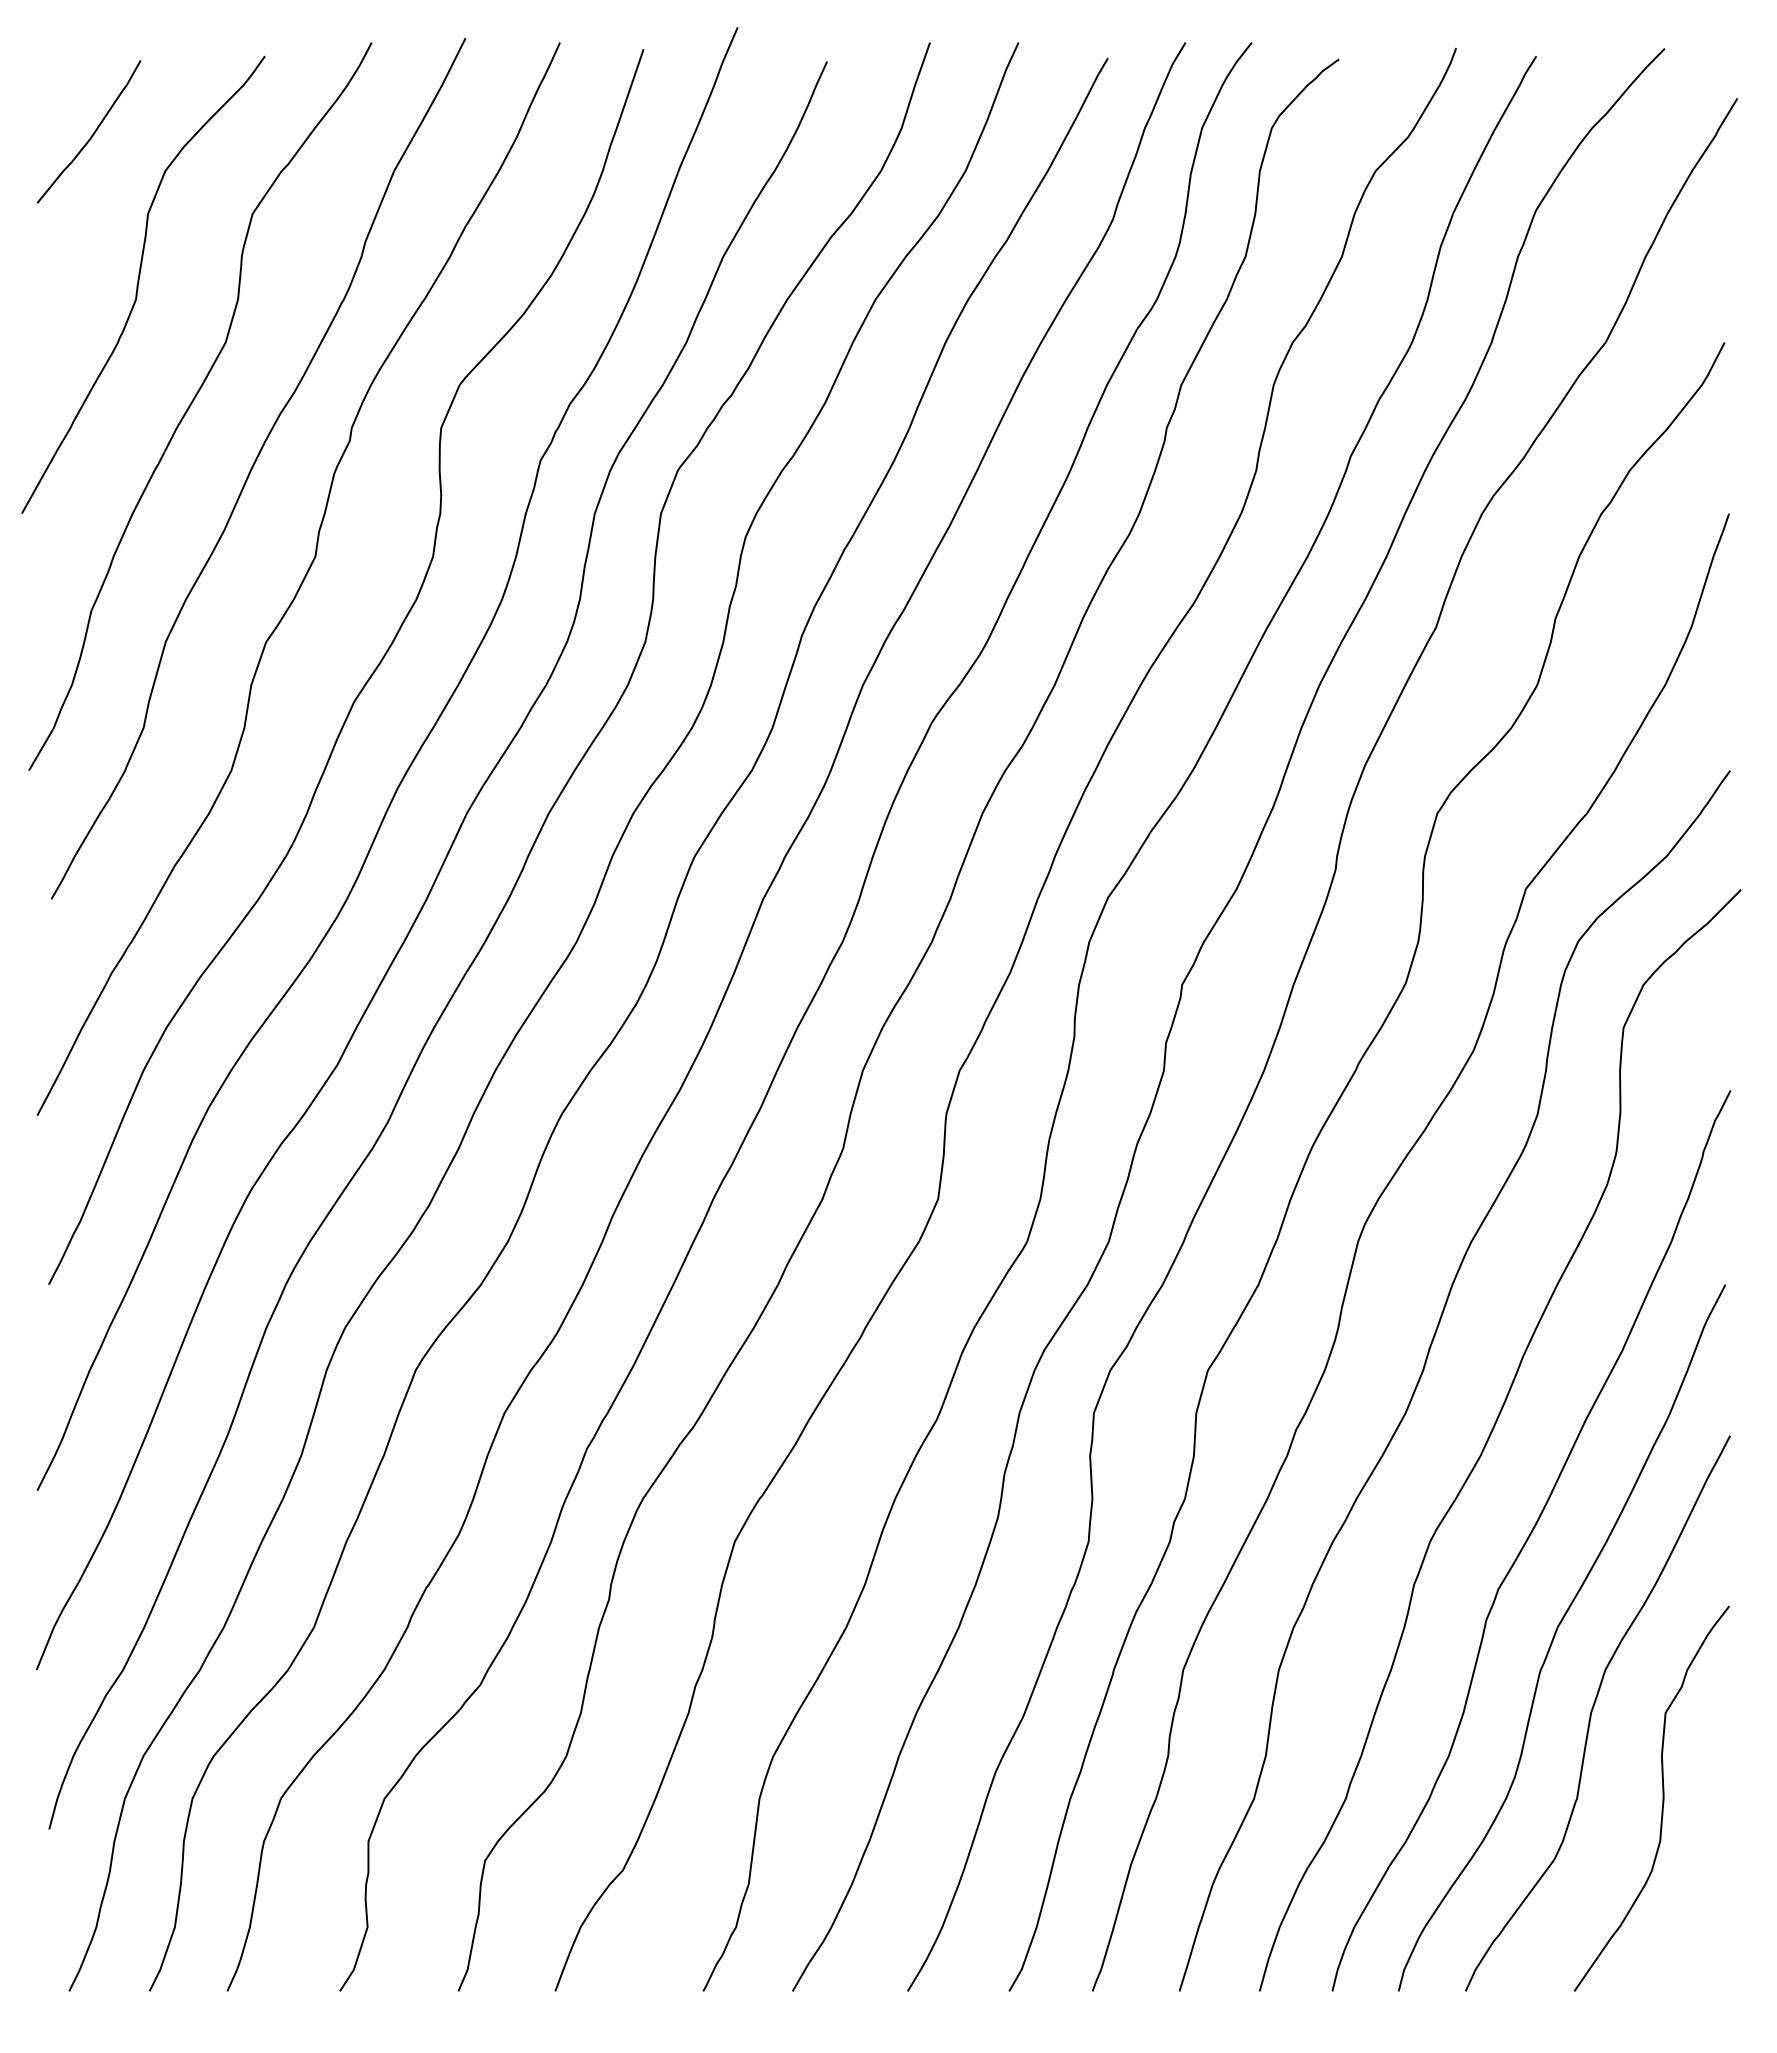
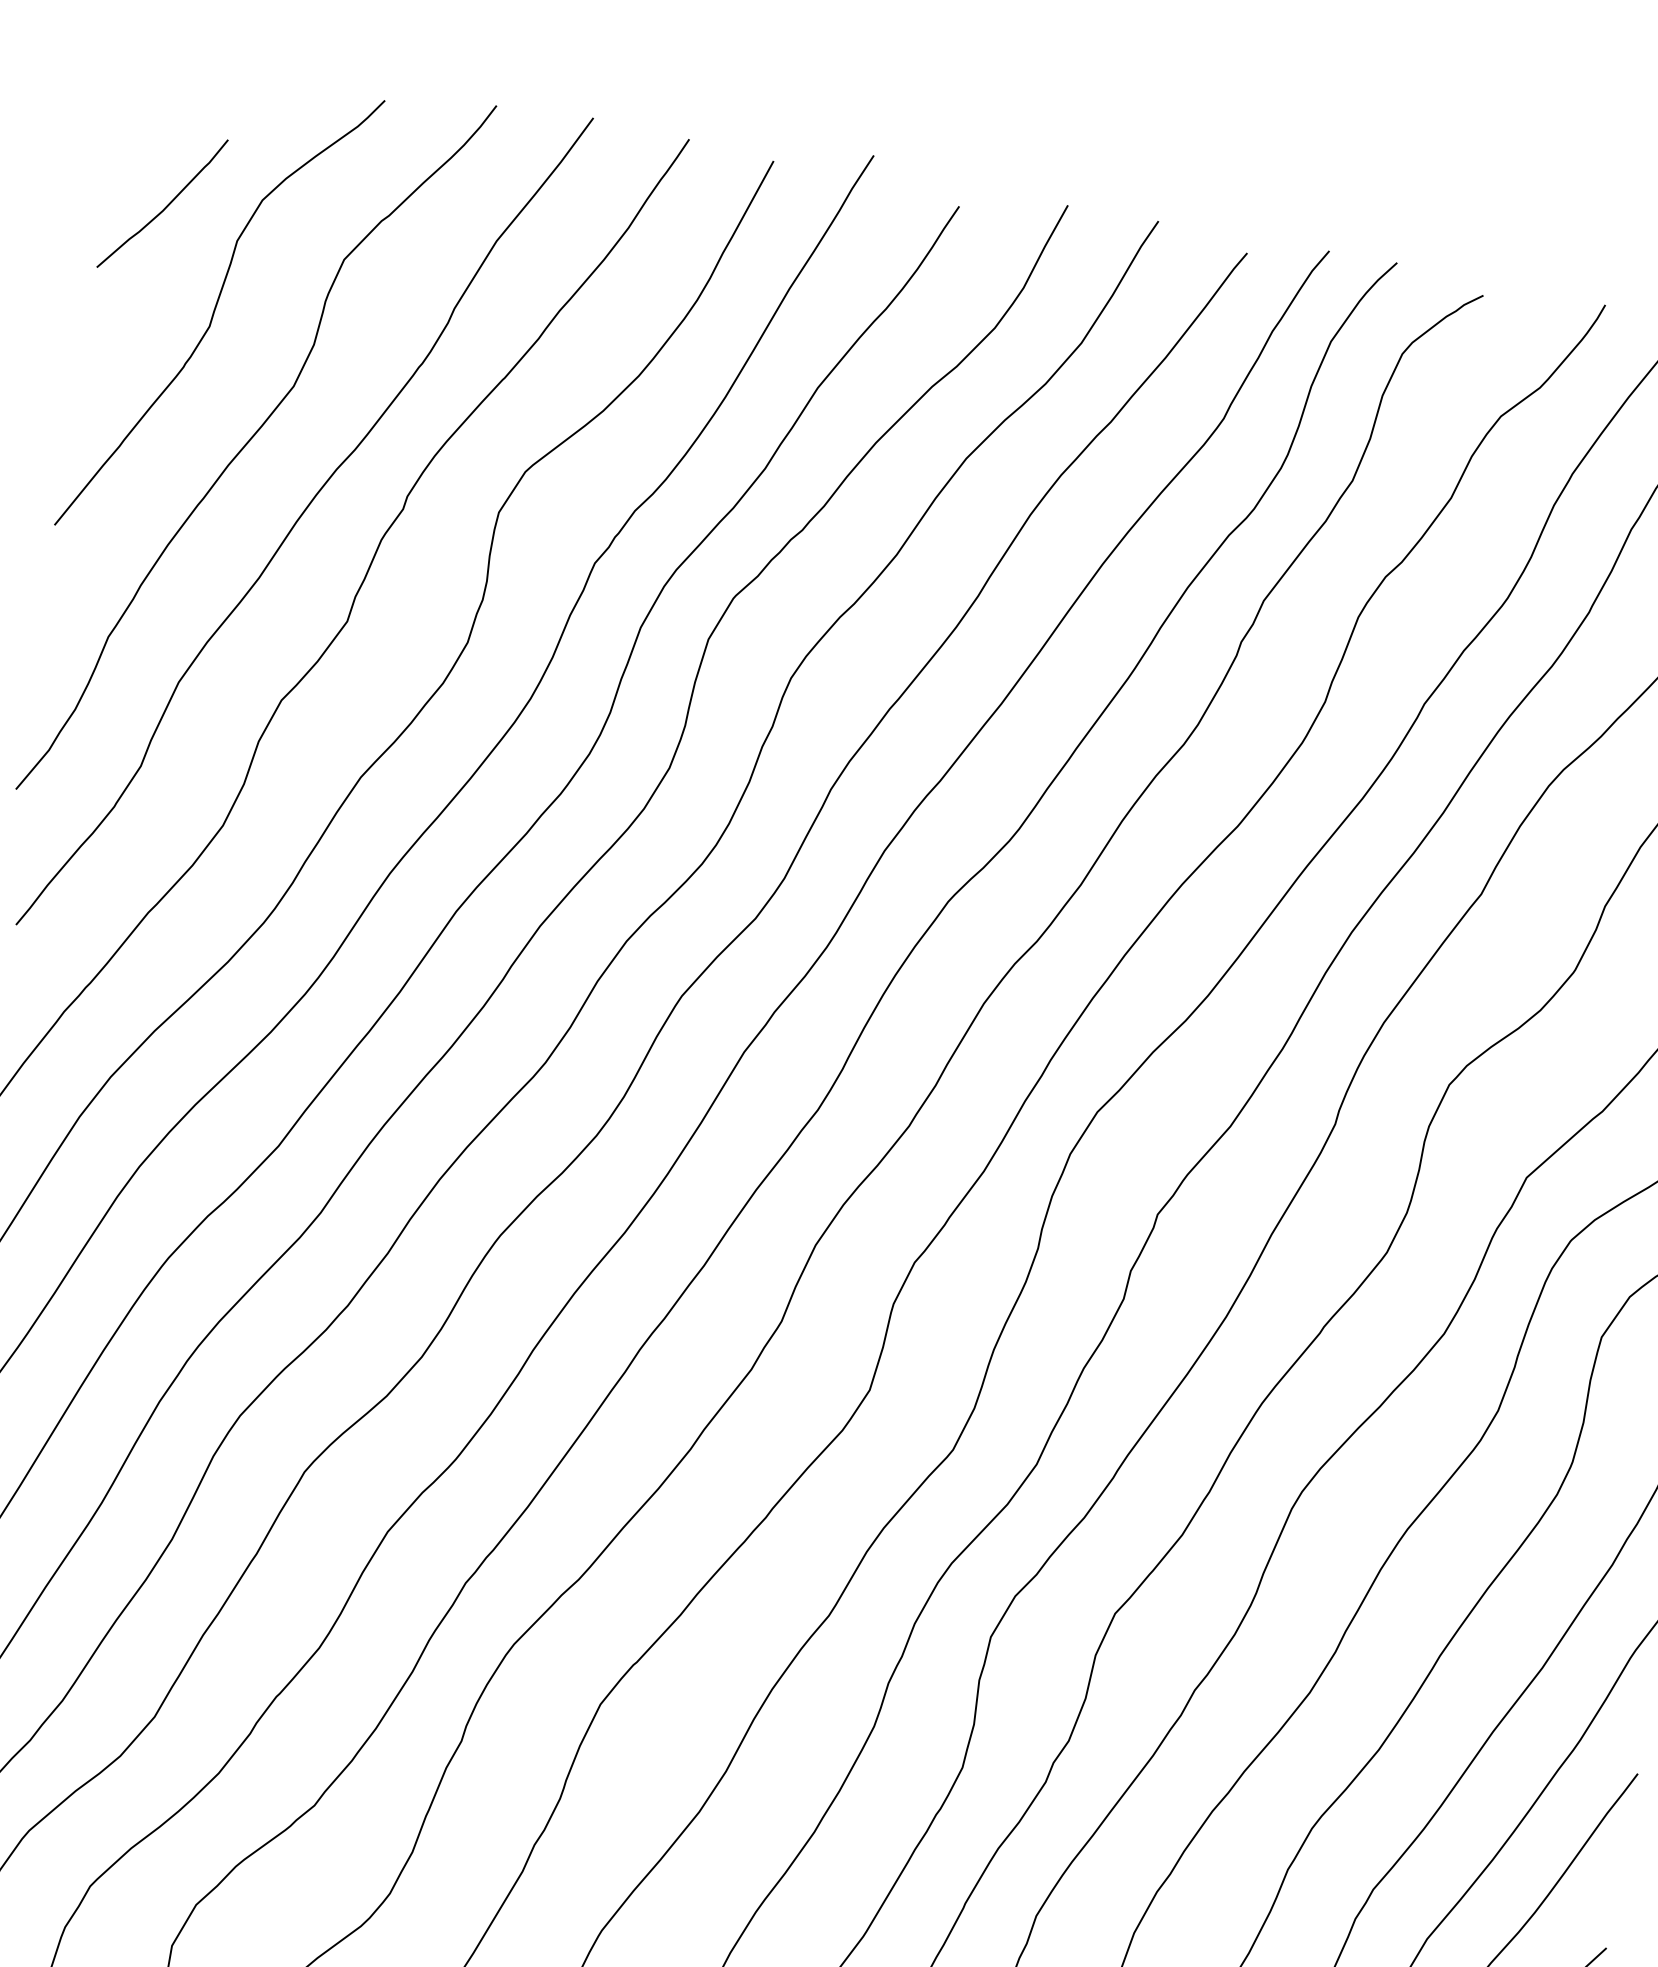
curve: (92, 133) -> (165, 205), moved

